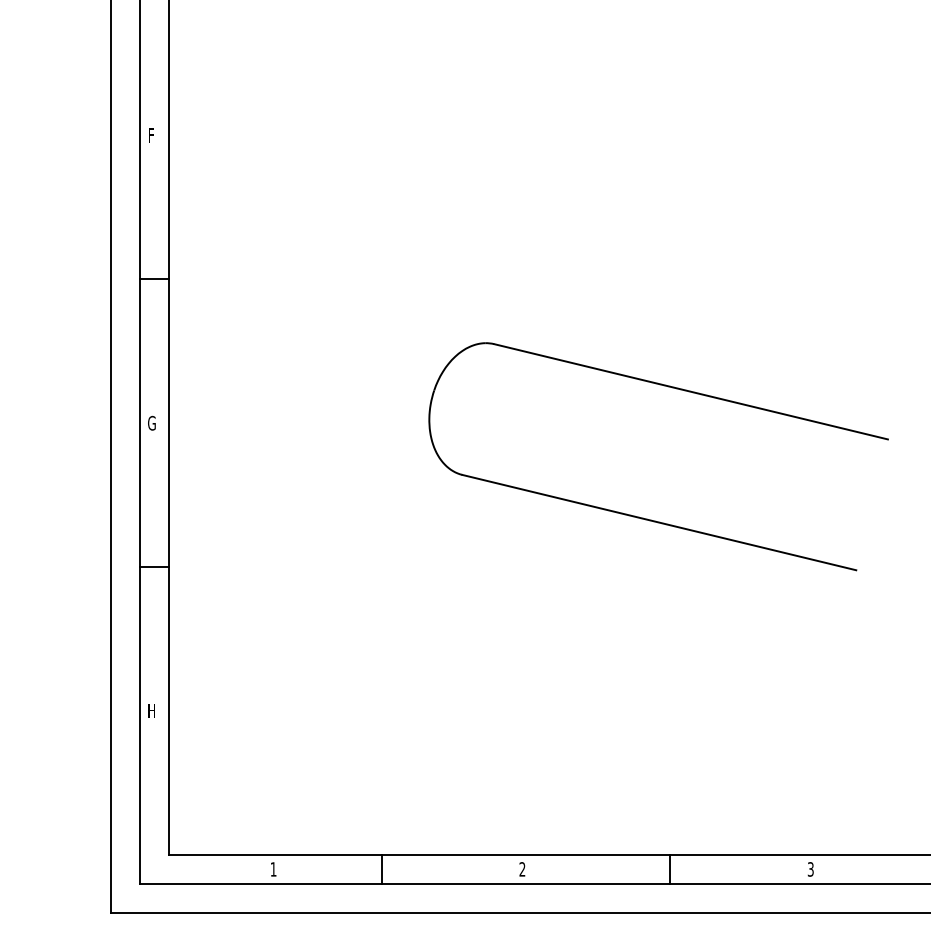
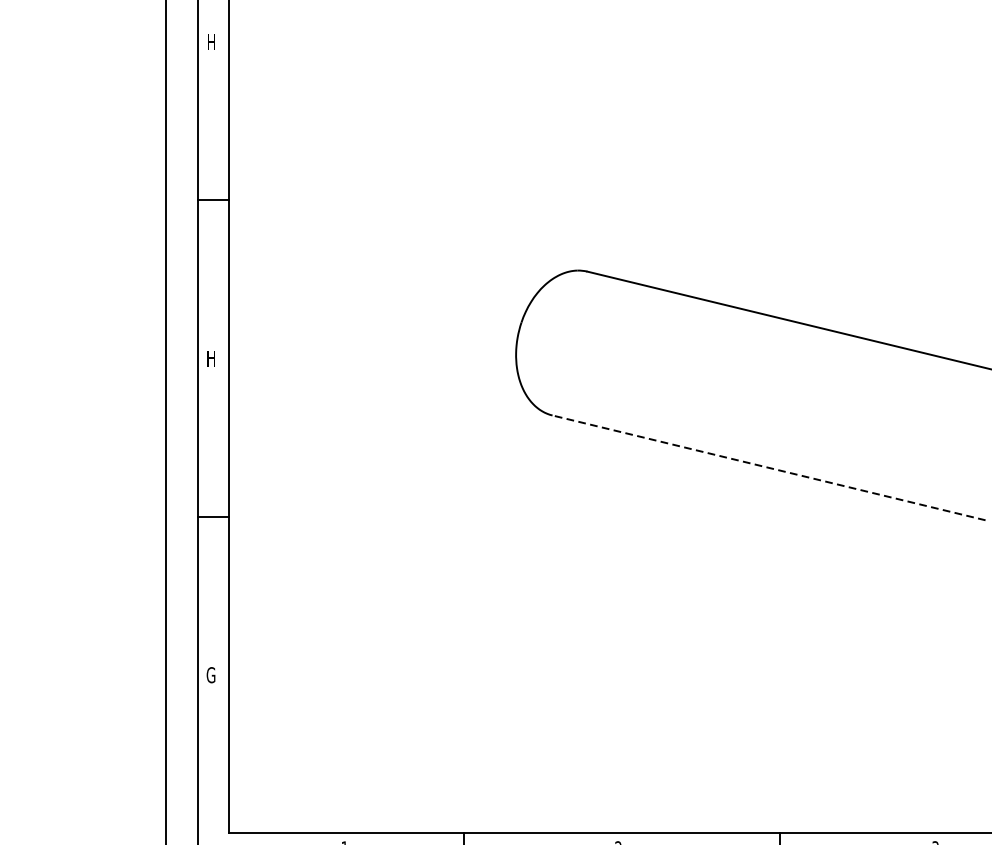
text: (152, 135) -> (211, 42), F -> H
text: (151, 422) -> (210, 357), G -> H
line: (659, 522) -> (769, 467), solid -> dashed
text: (151, 710) -> (210, 674), H -> G

